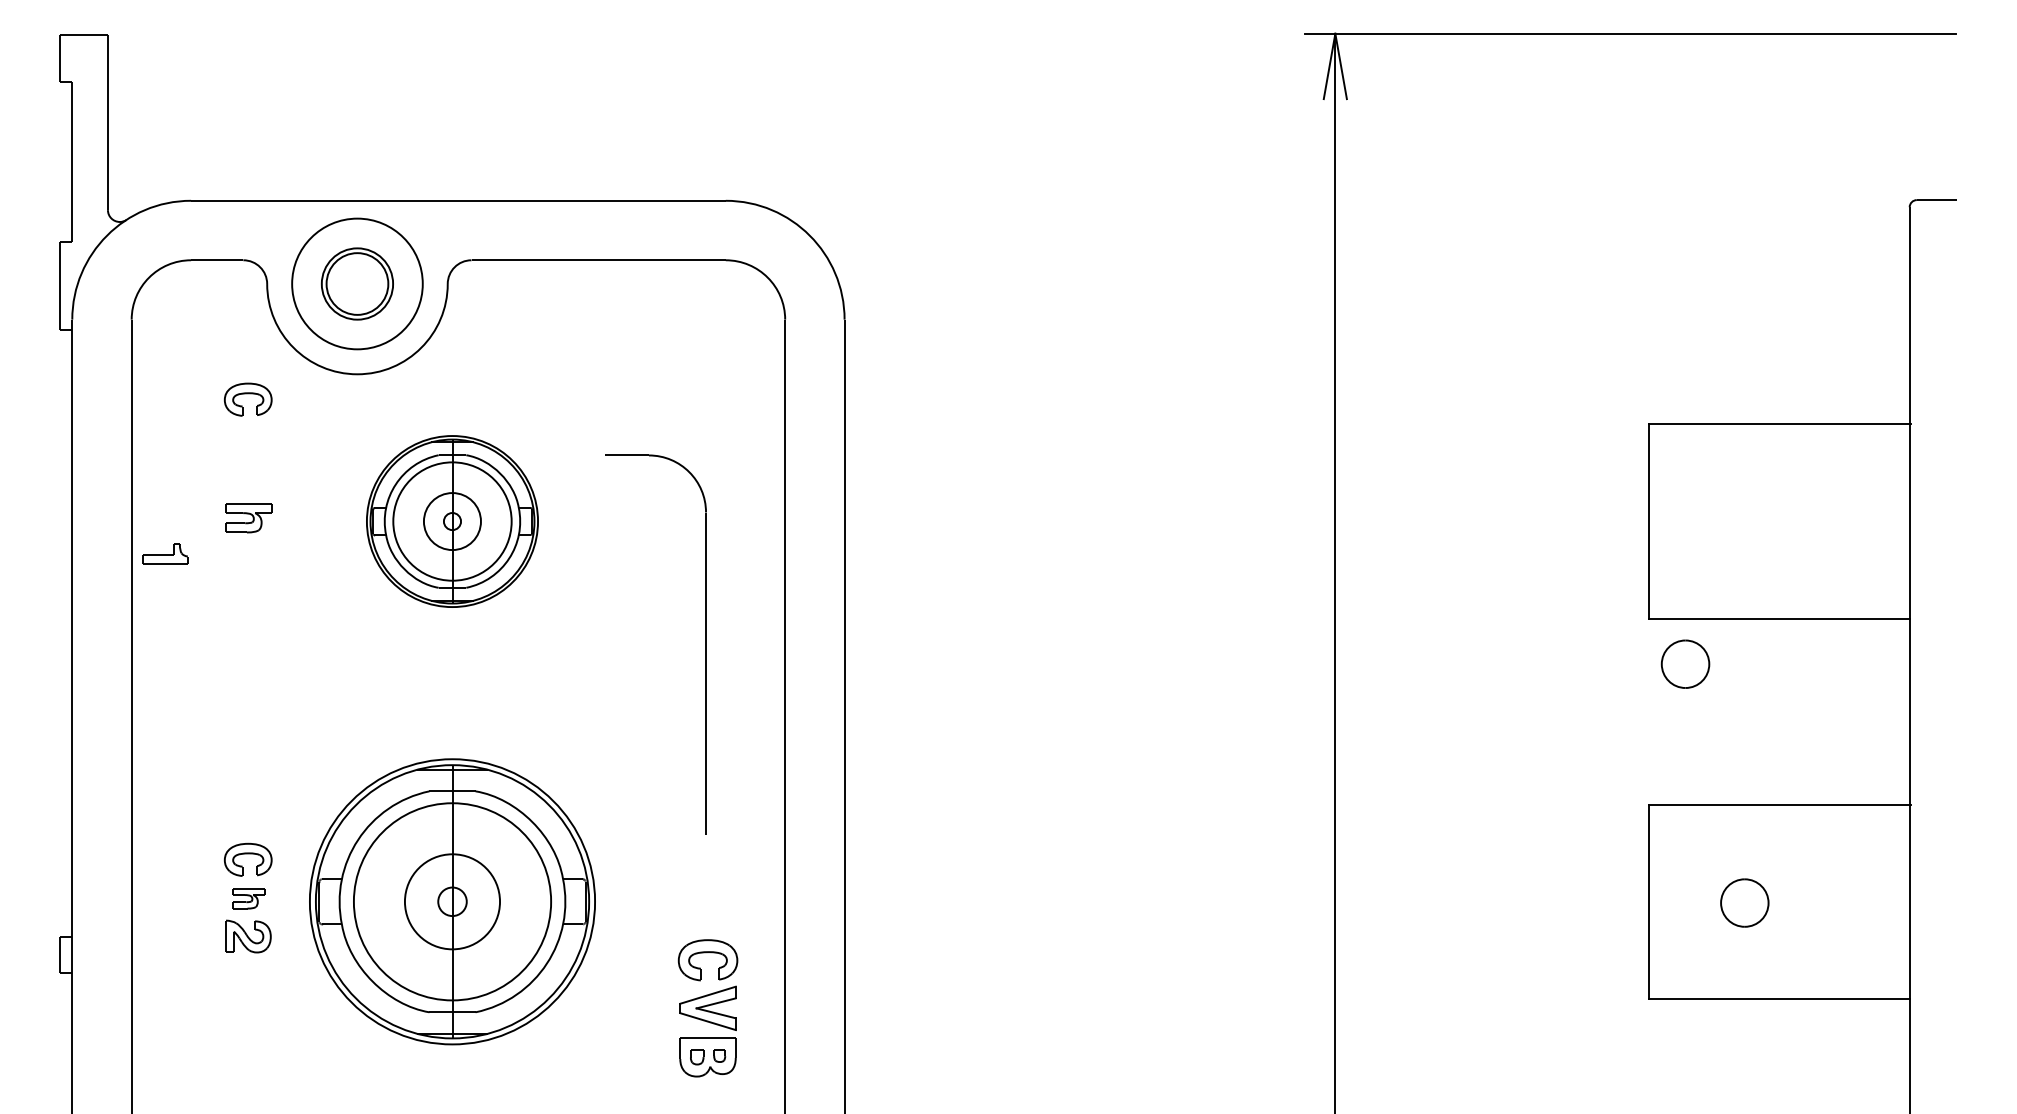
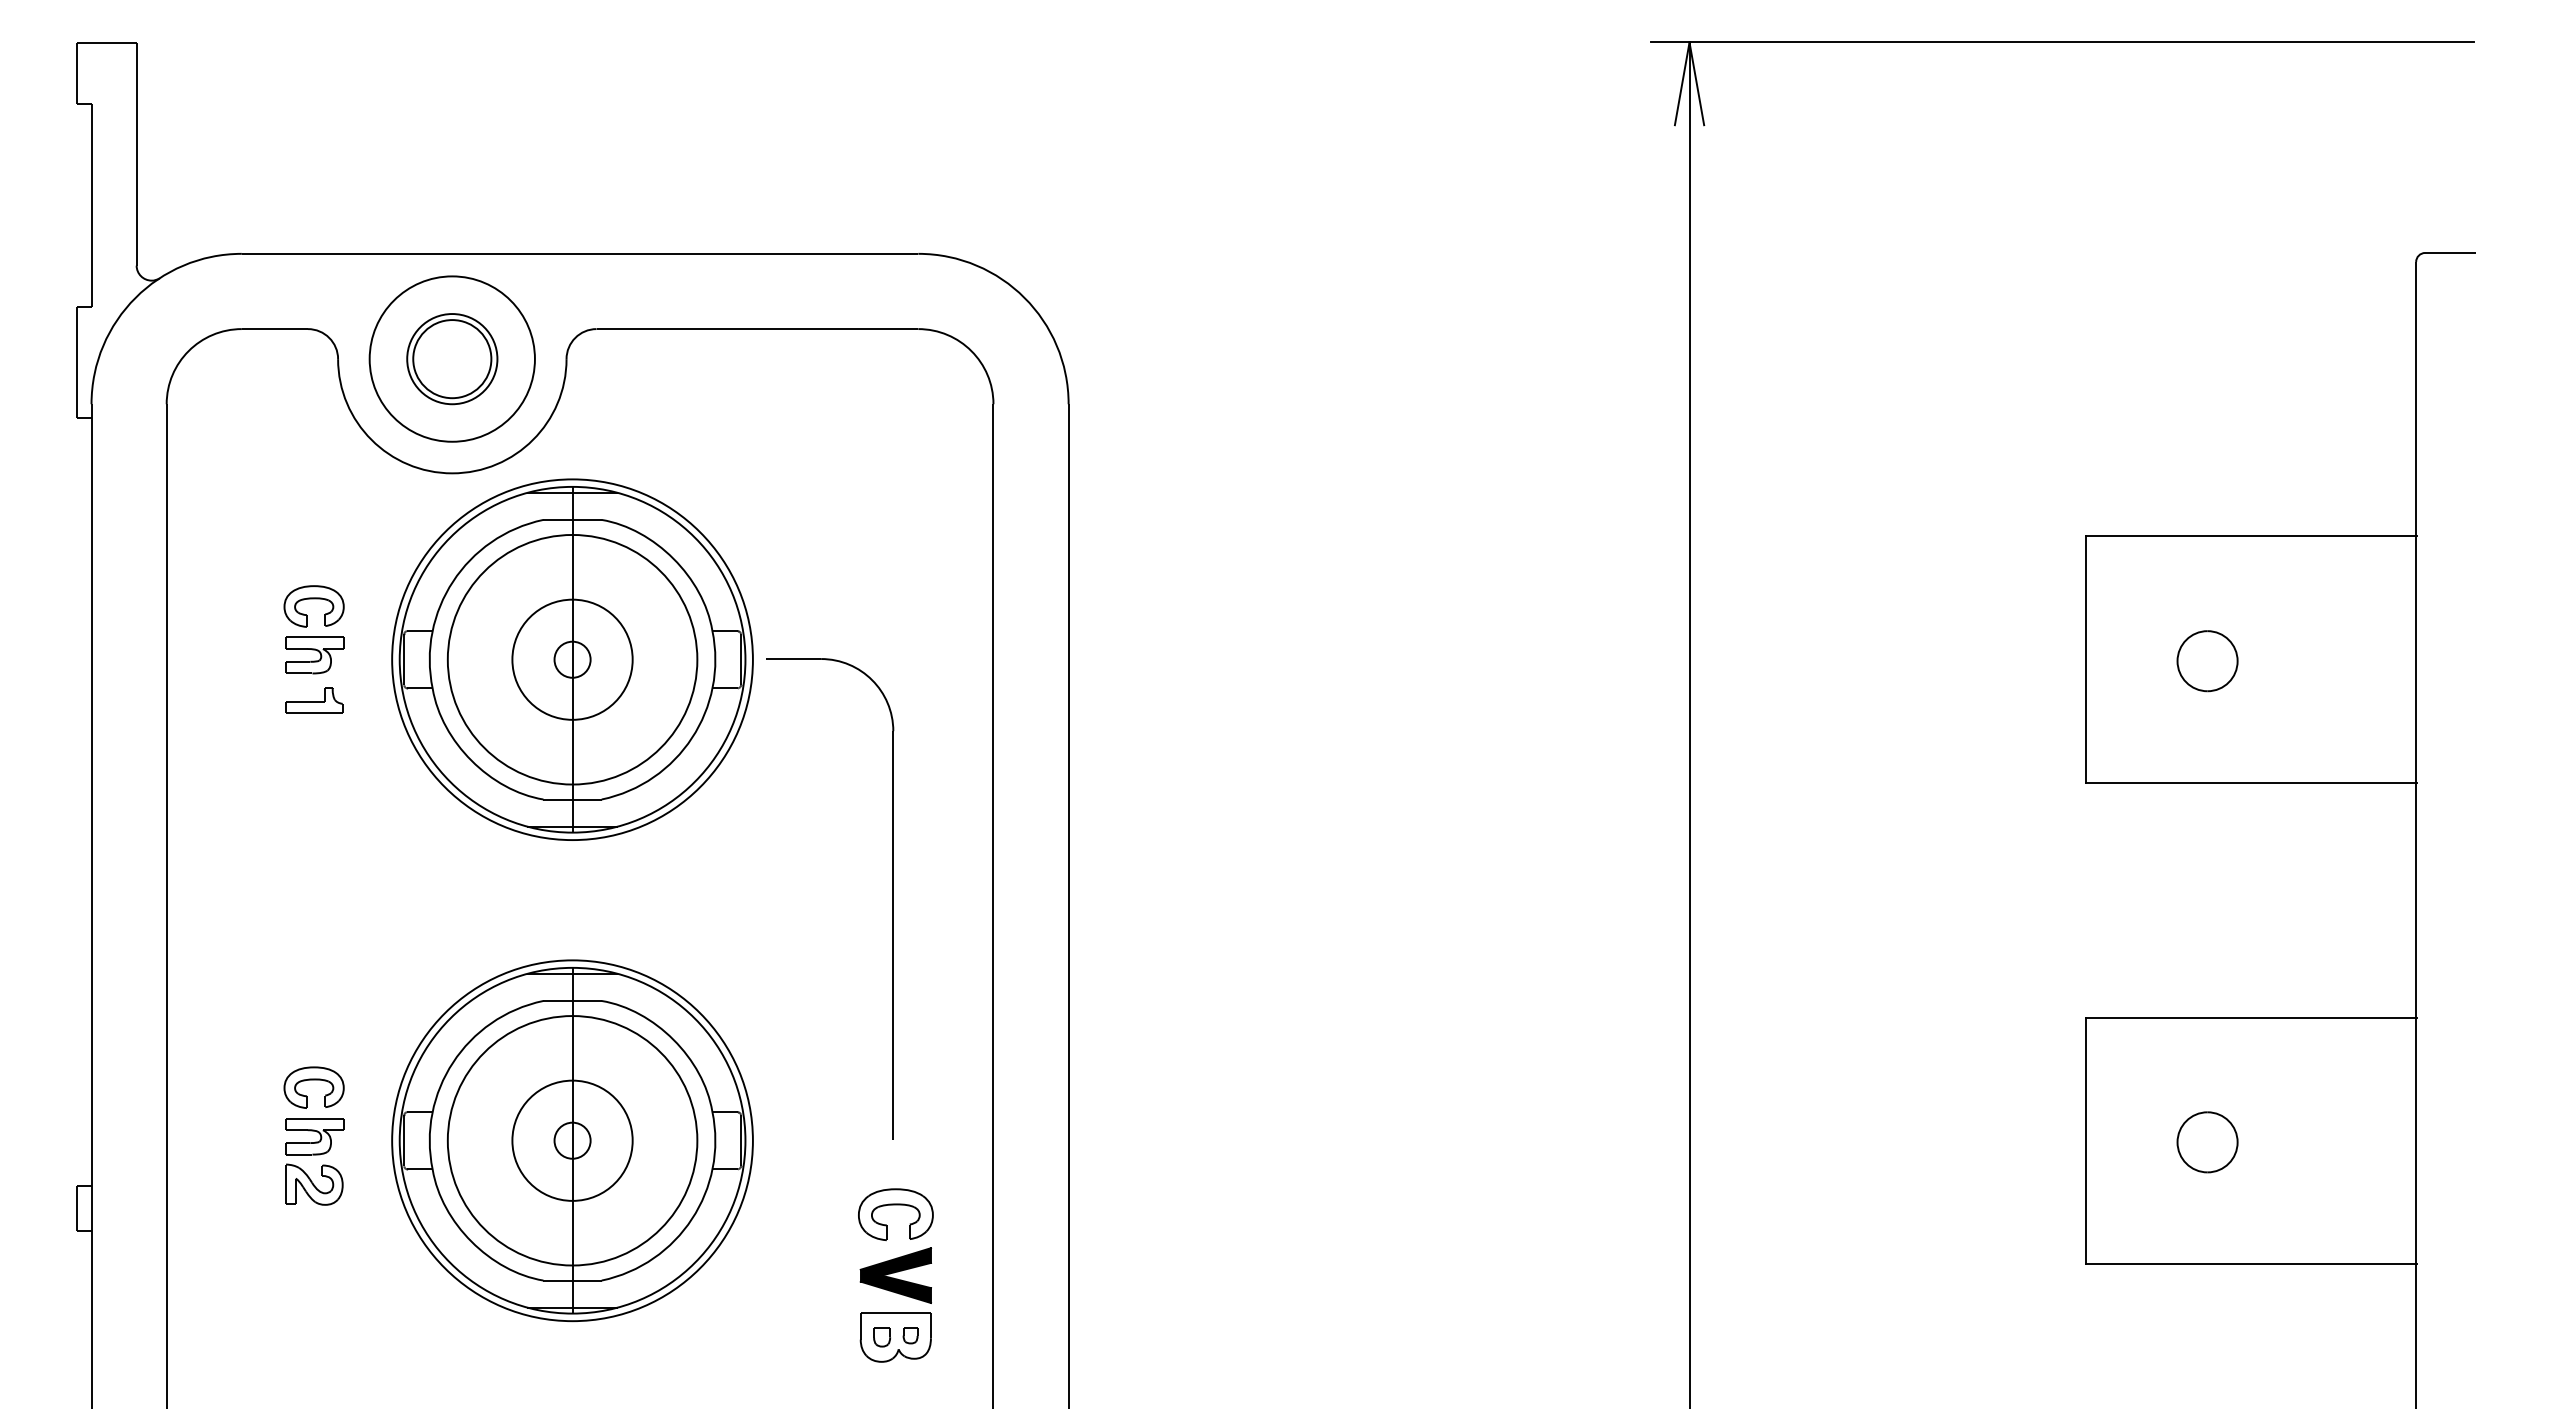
part: (247, 394) -> (313, 599), moved
part: (452, 521) -> (572, 659), size x1.67
part: (165, 553) -> (314, 700), moved
part: (705, 644) -> (892, 898), moved
part: (1685, 664) -> (2207, 661), moved
part: (248, 898) -> (314, 1136), size x1.43
fill: (707, 1008) -> (895, 1275), added

